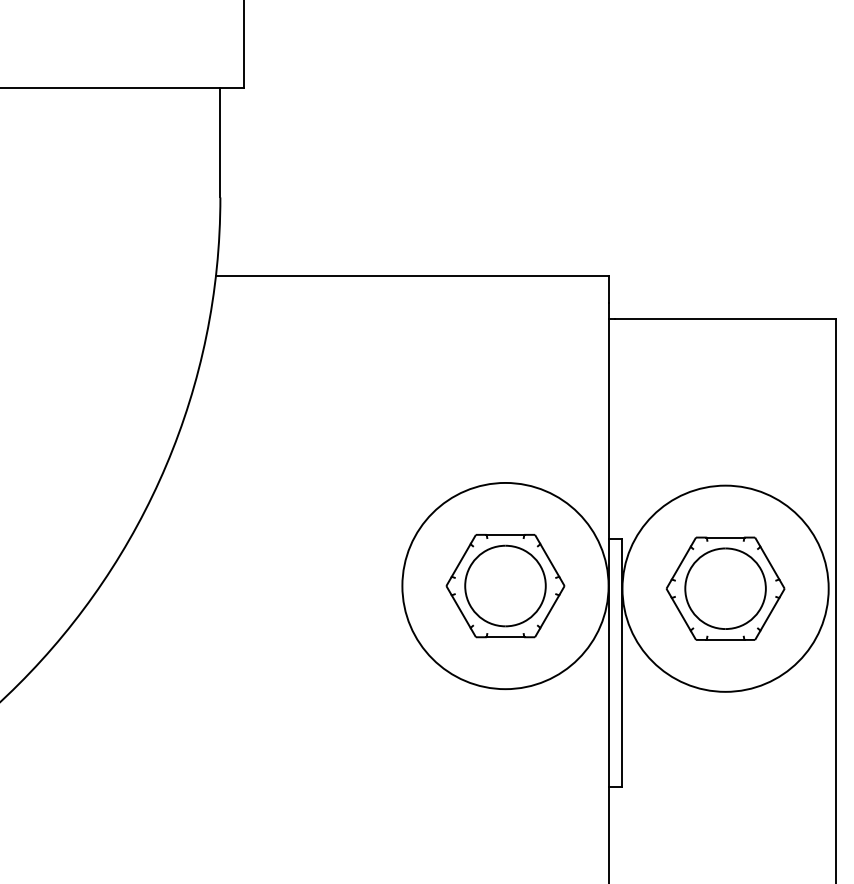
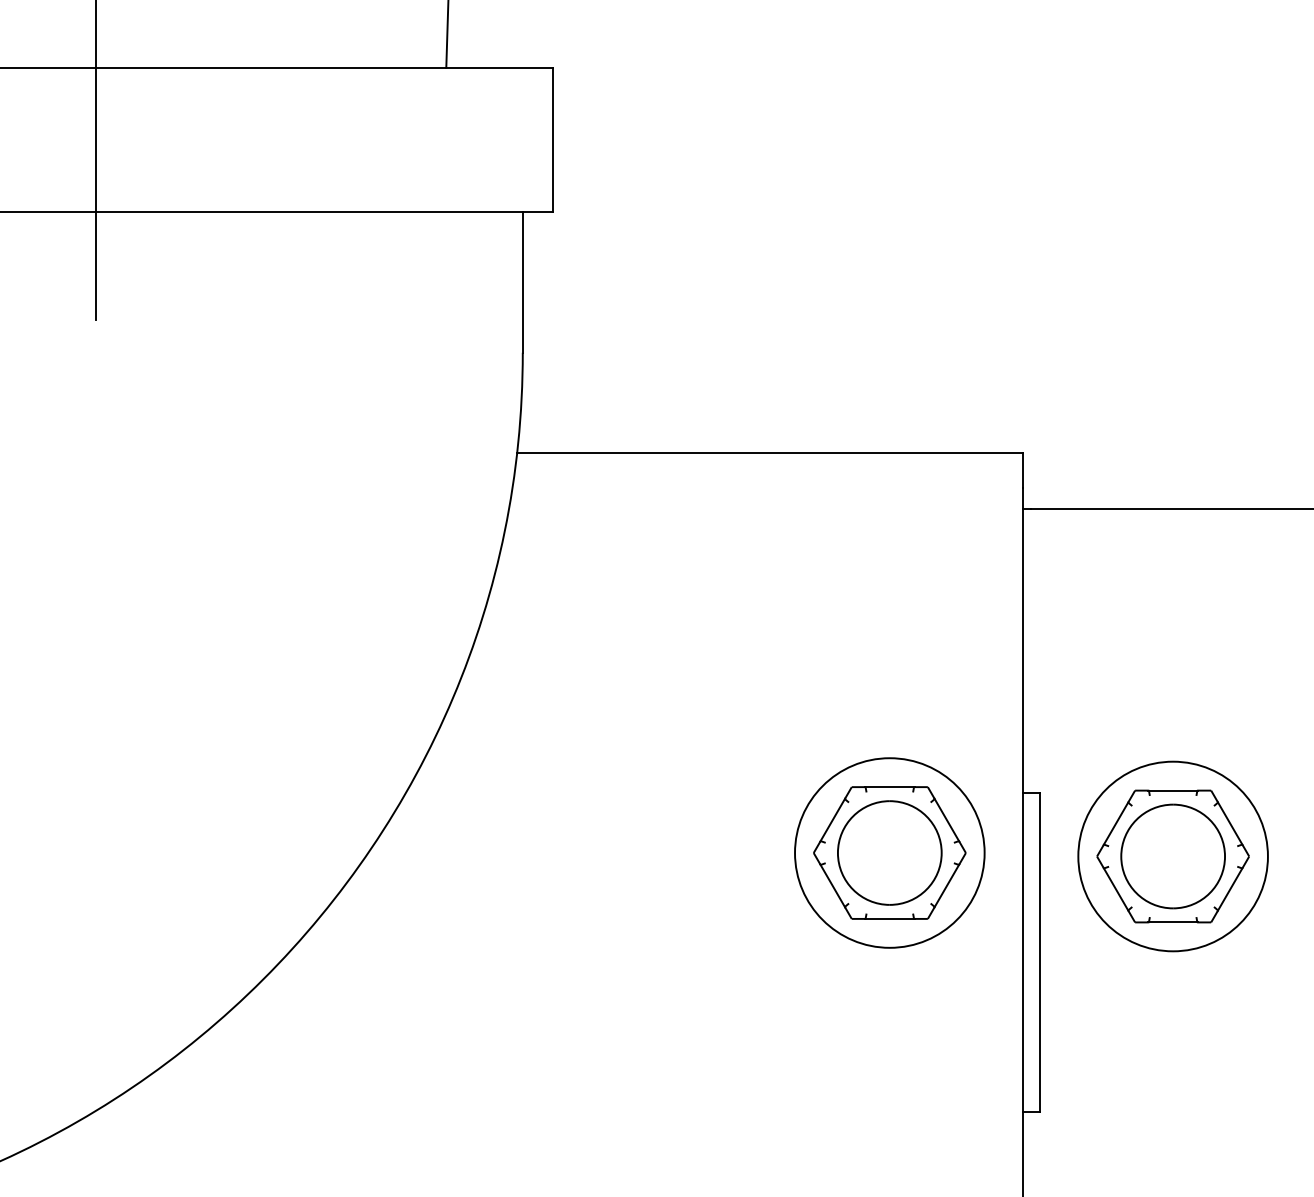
circle: (505, 585) -> (889, 852), size x0.71
circle: (725, 588) -> (1172, 856), size x0.71

